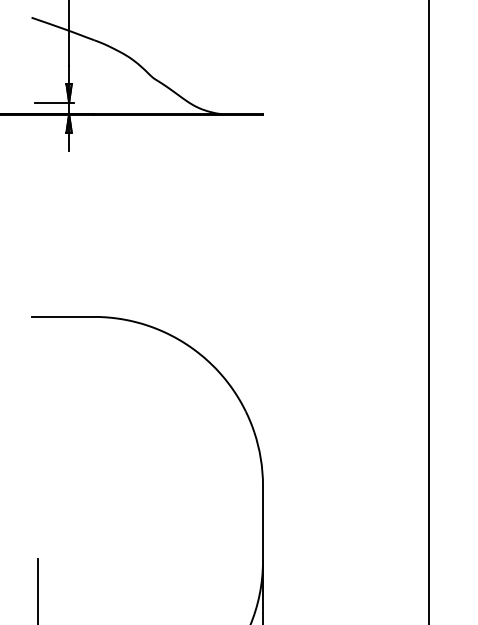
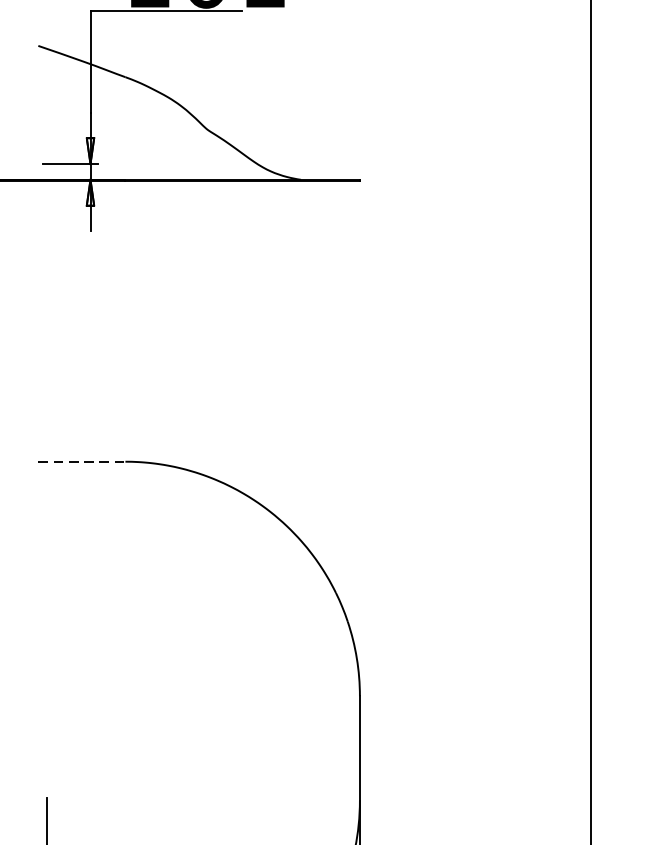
line: (63, 316) -> (82, 461), solid -> dashed

